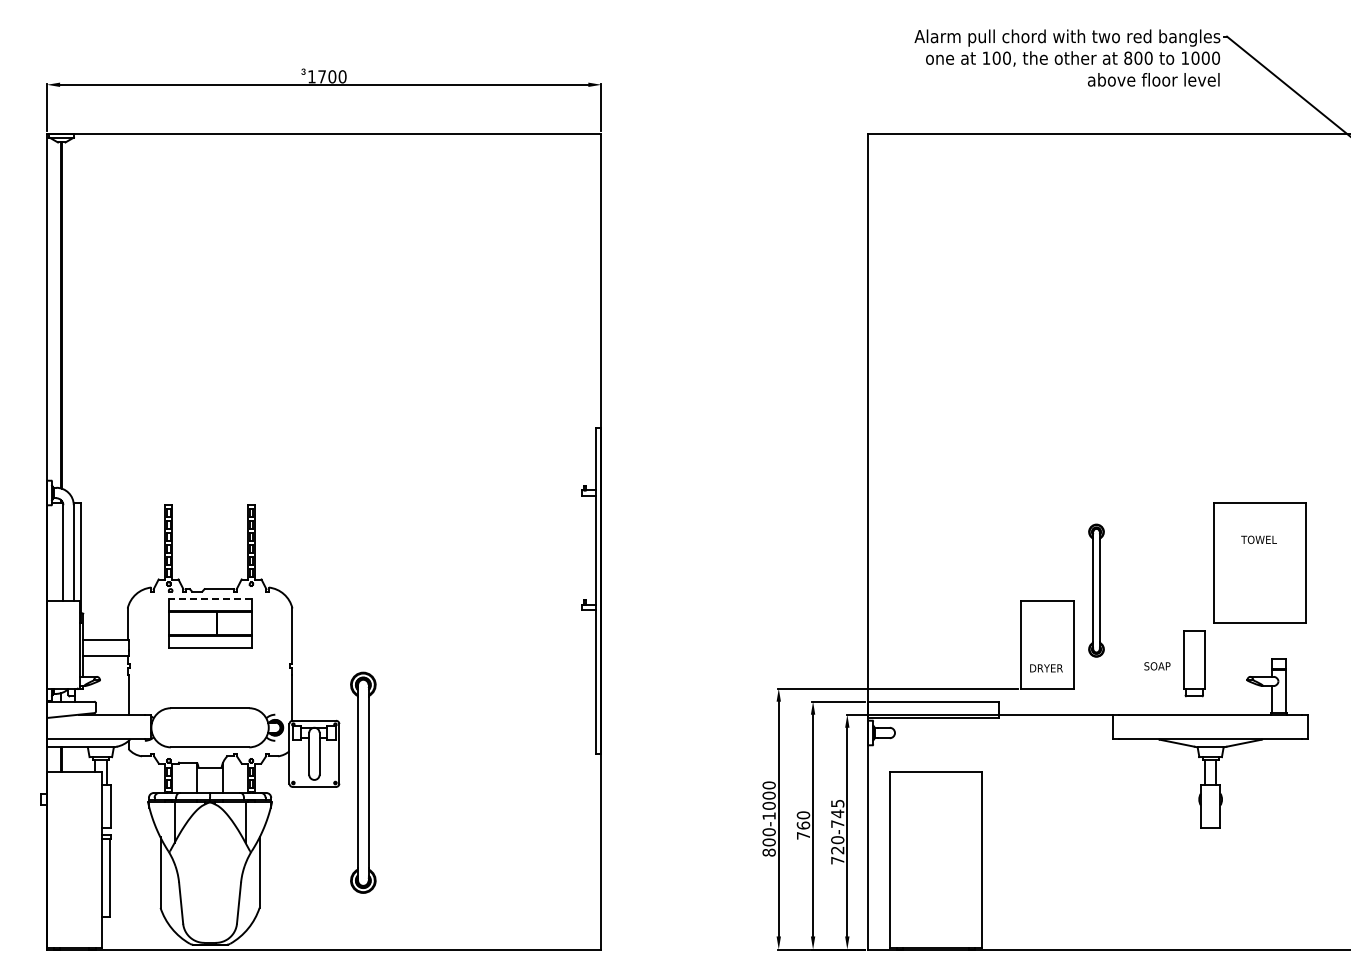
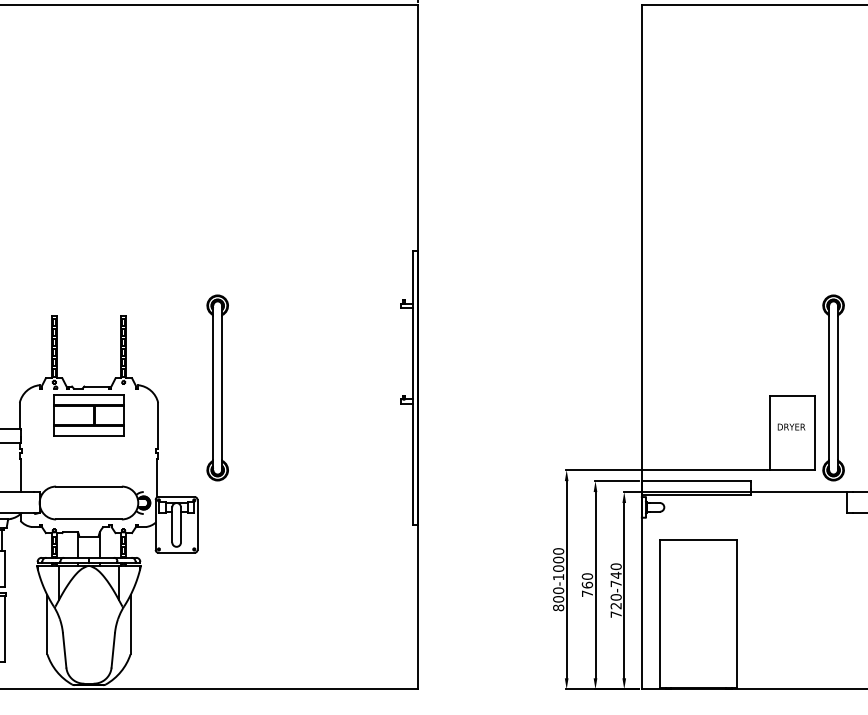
part: (1096, 590) -> (833, 387), size x1.67
line: (210, 598) -> (89, 394), dashed -> solid
text: (1046, 668) -> (791, 427), moved
part: (363, 782) -> (217, 387), moved
text: (837, 803) -> (616, 566), 720-745 -> 720-740

